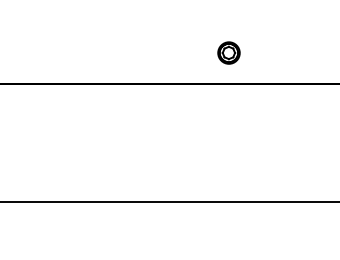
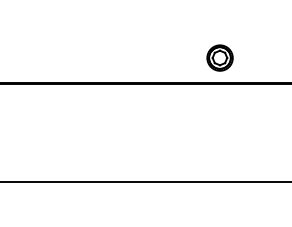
part: (228, 52) -> (219, 57), size x1.43

